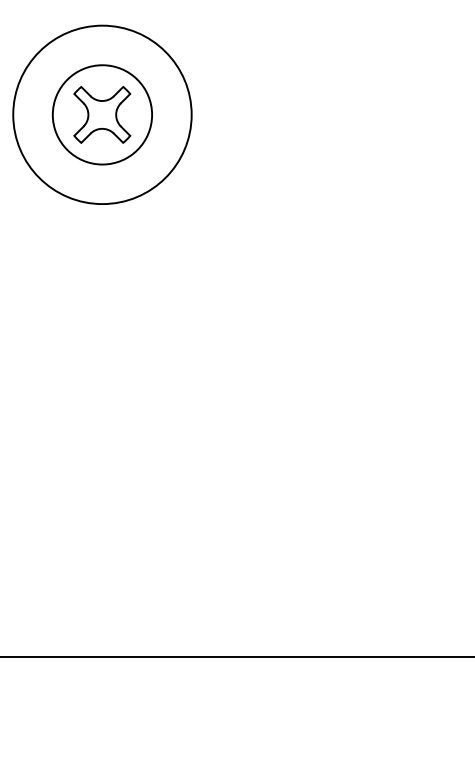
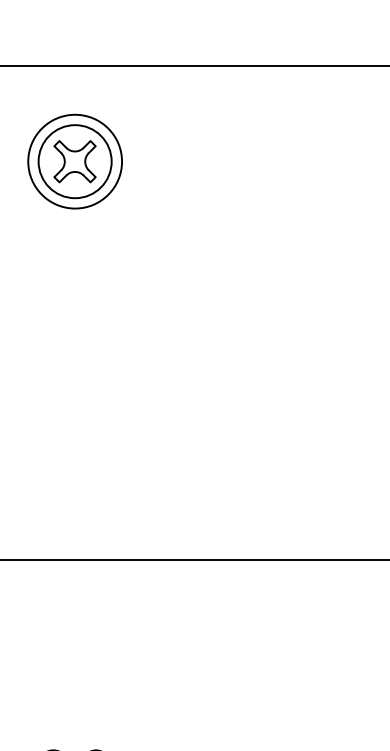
circle: (102, 114) -> (75, 161), size x0.71

